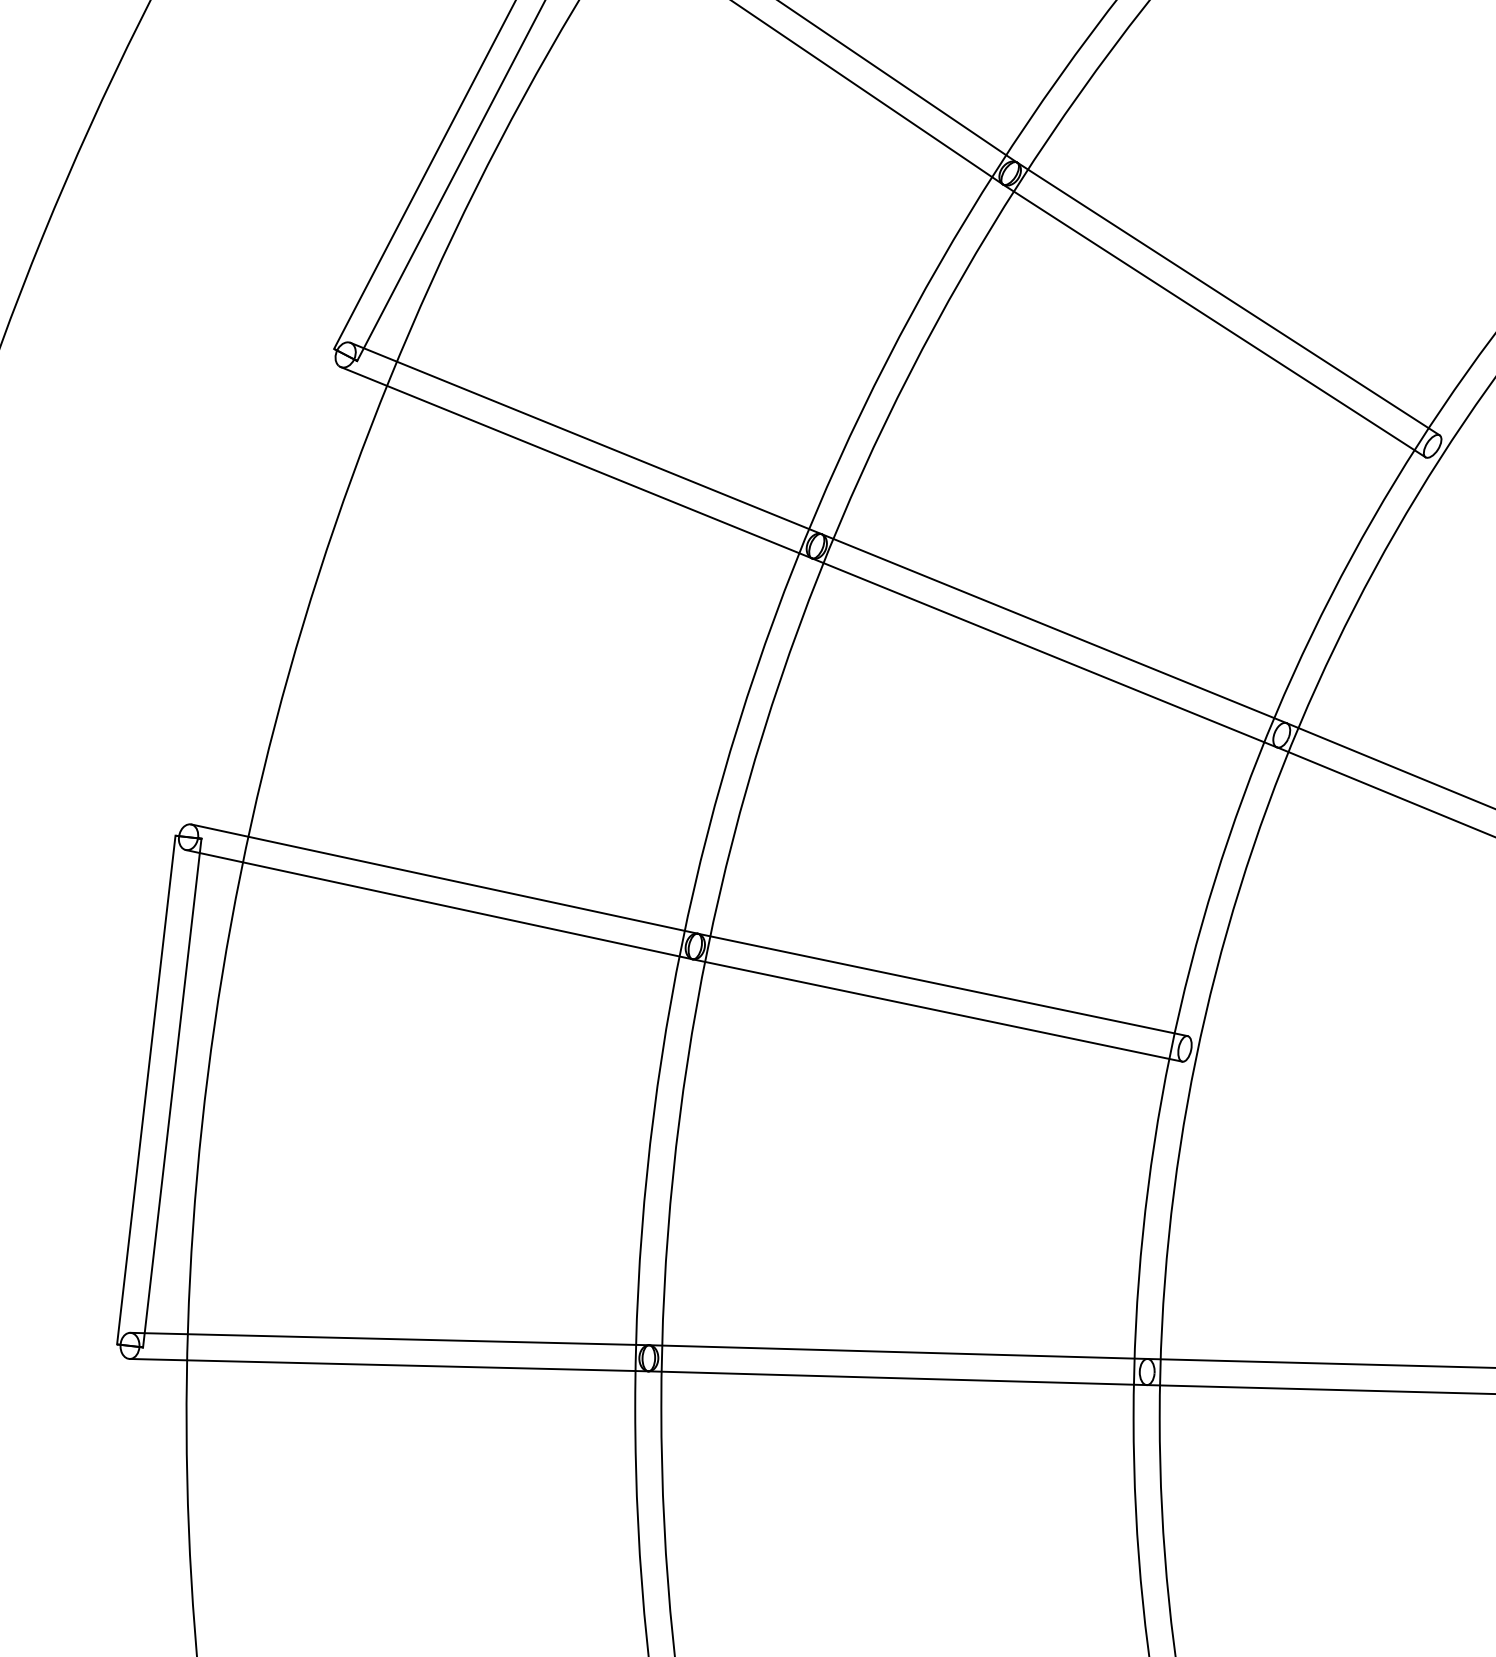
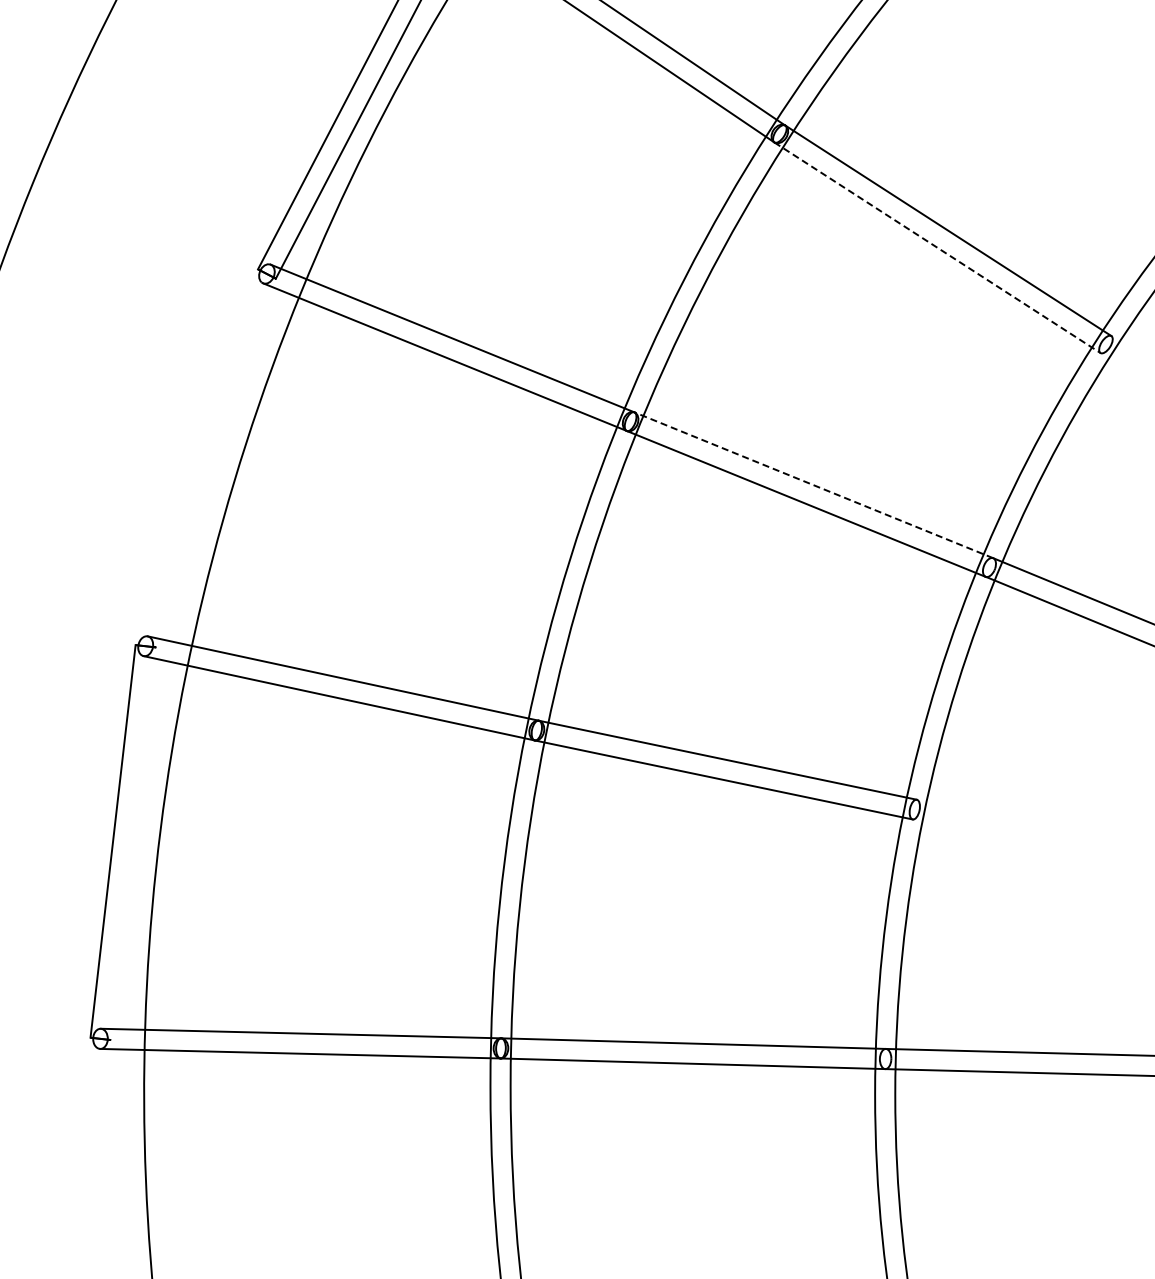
line: (1214, 321) -> (937, 248), solid -> dashed
line: (1053, 628) -> (813, 485), solid -> dashed
line: (171, 1092) -> (132, 843), removed

